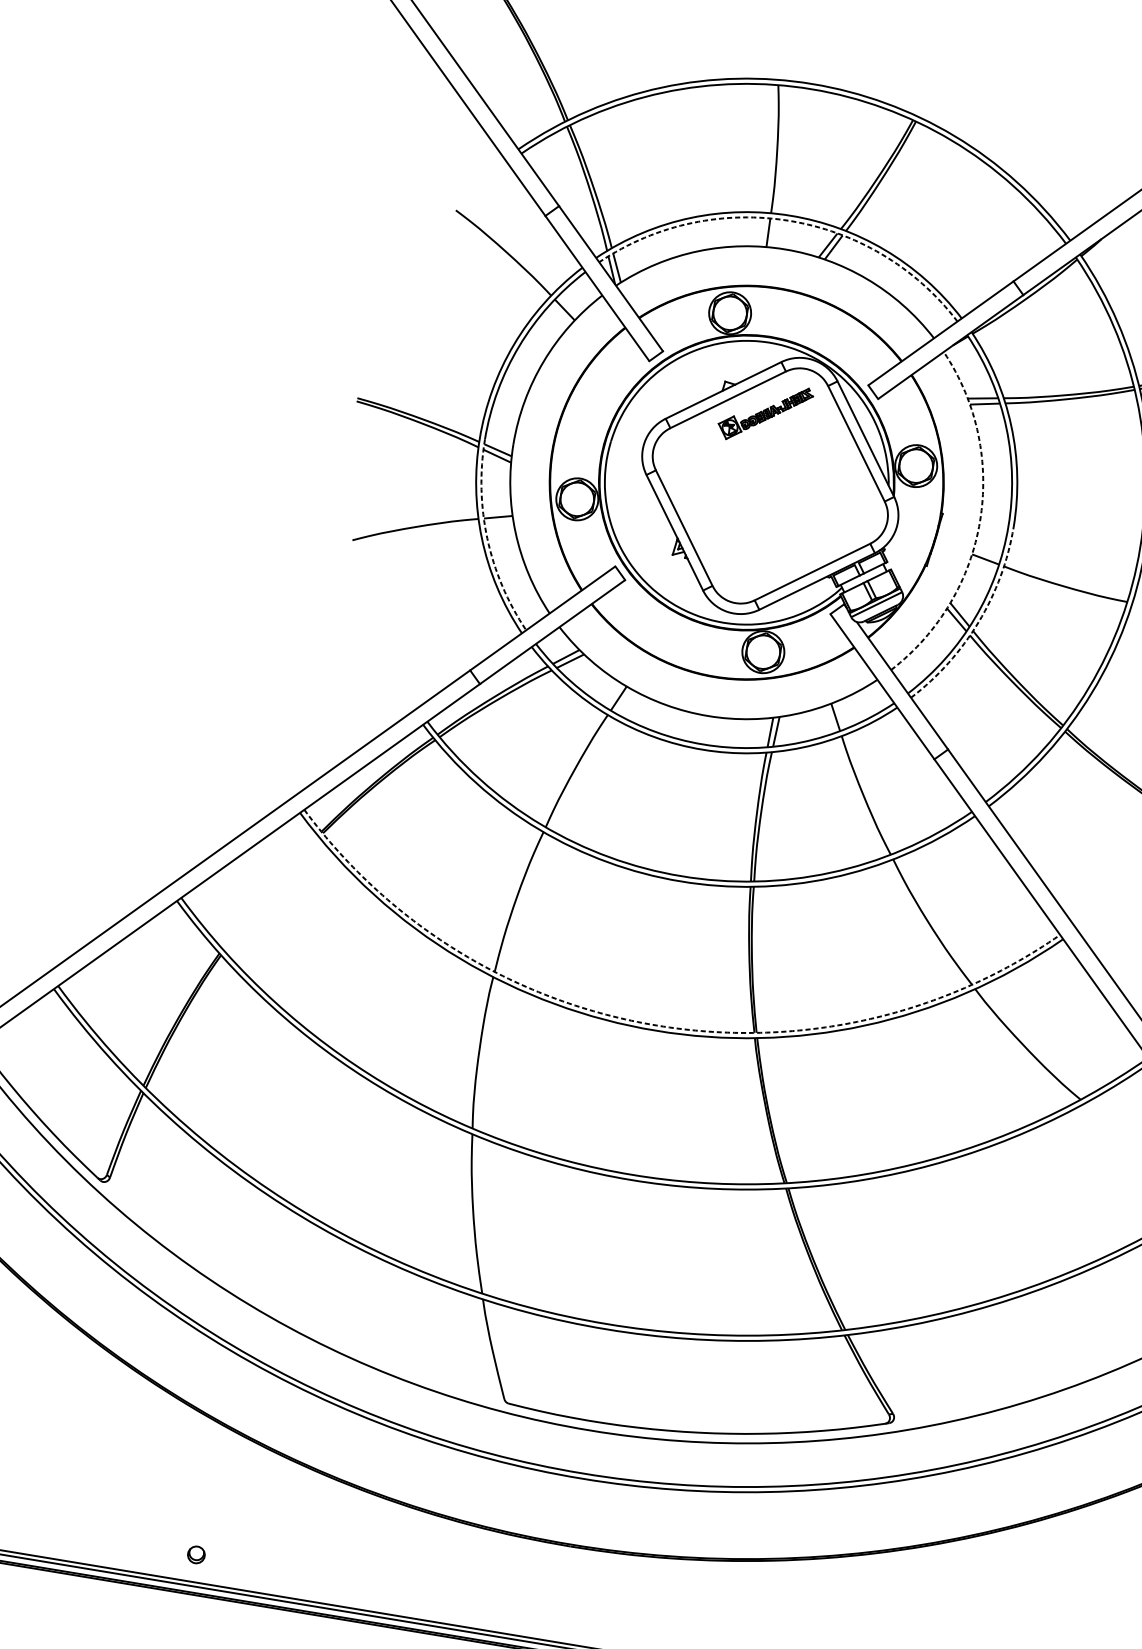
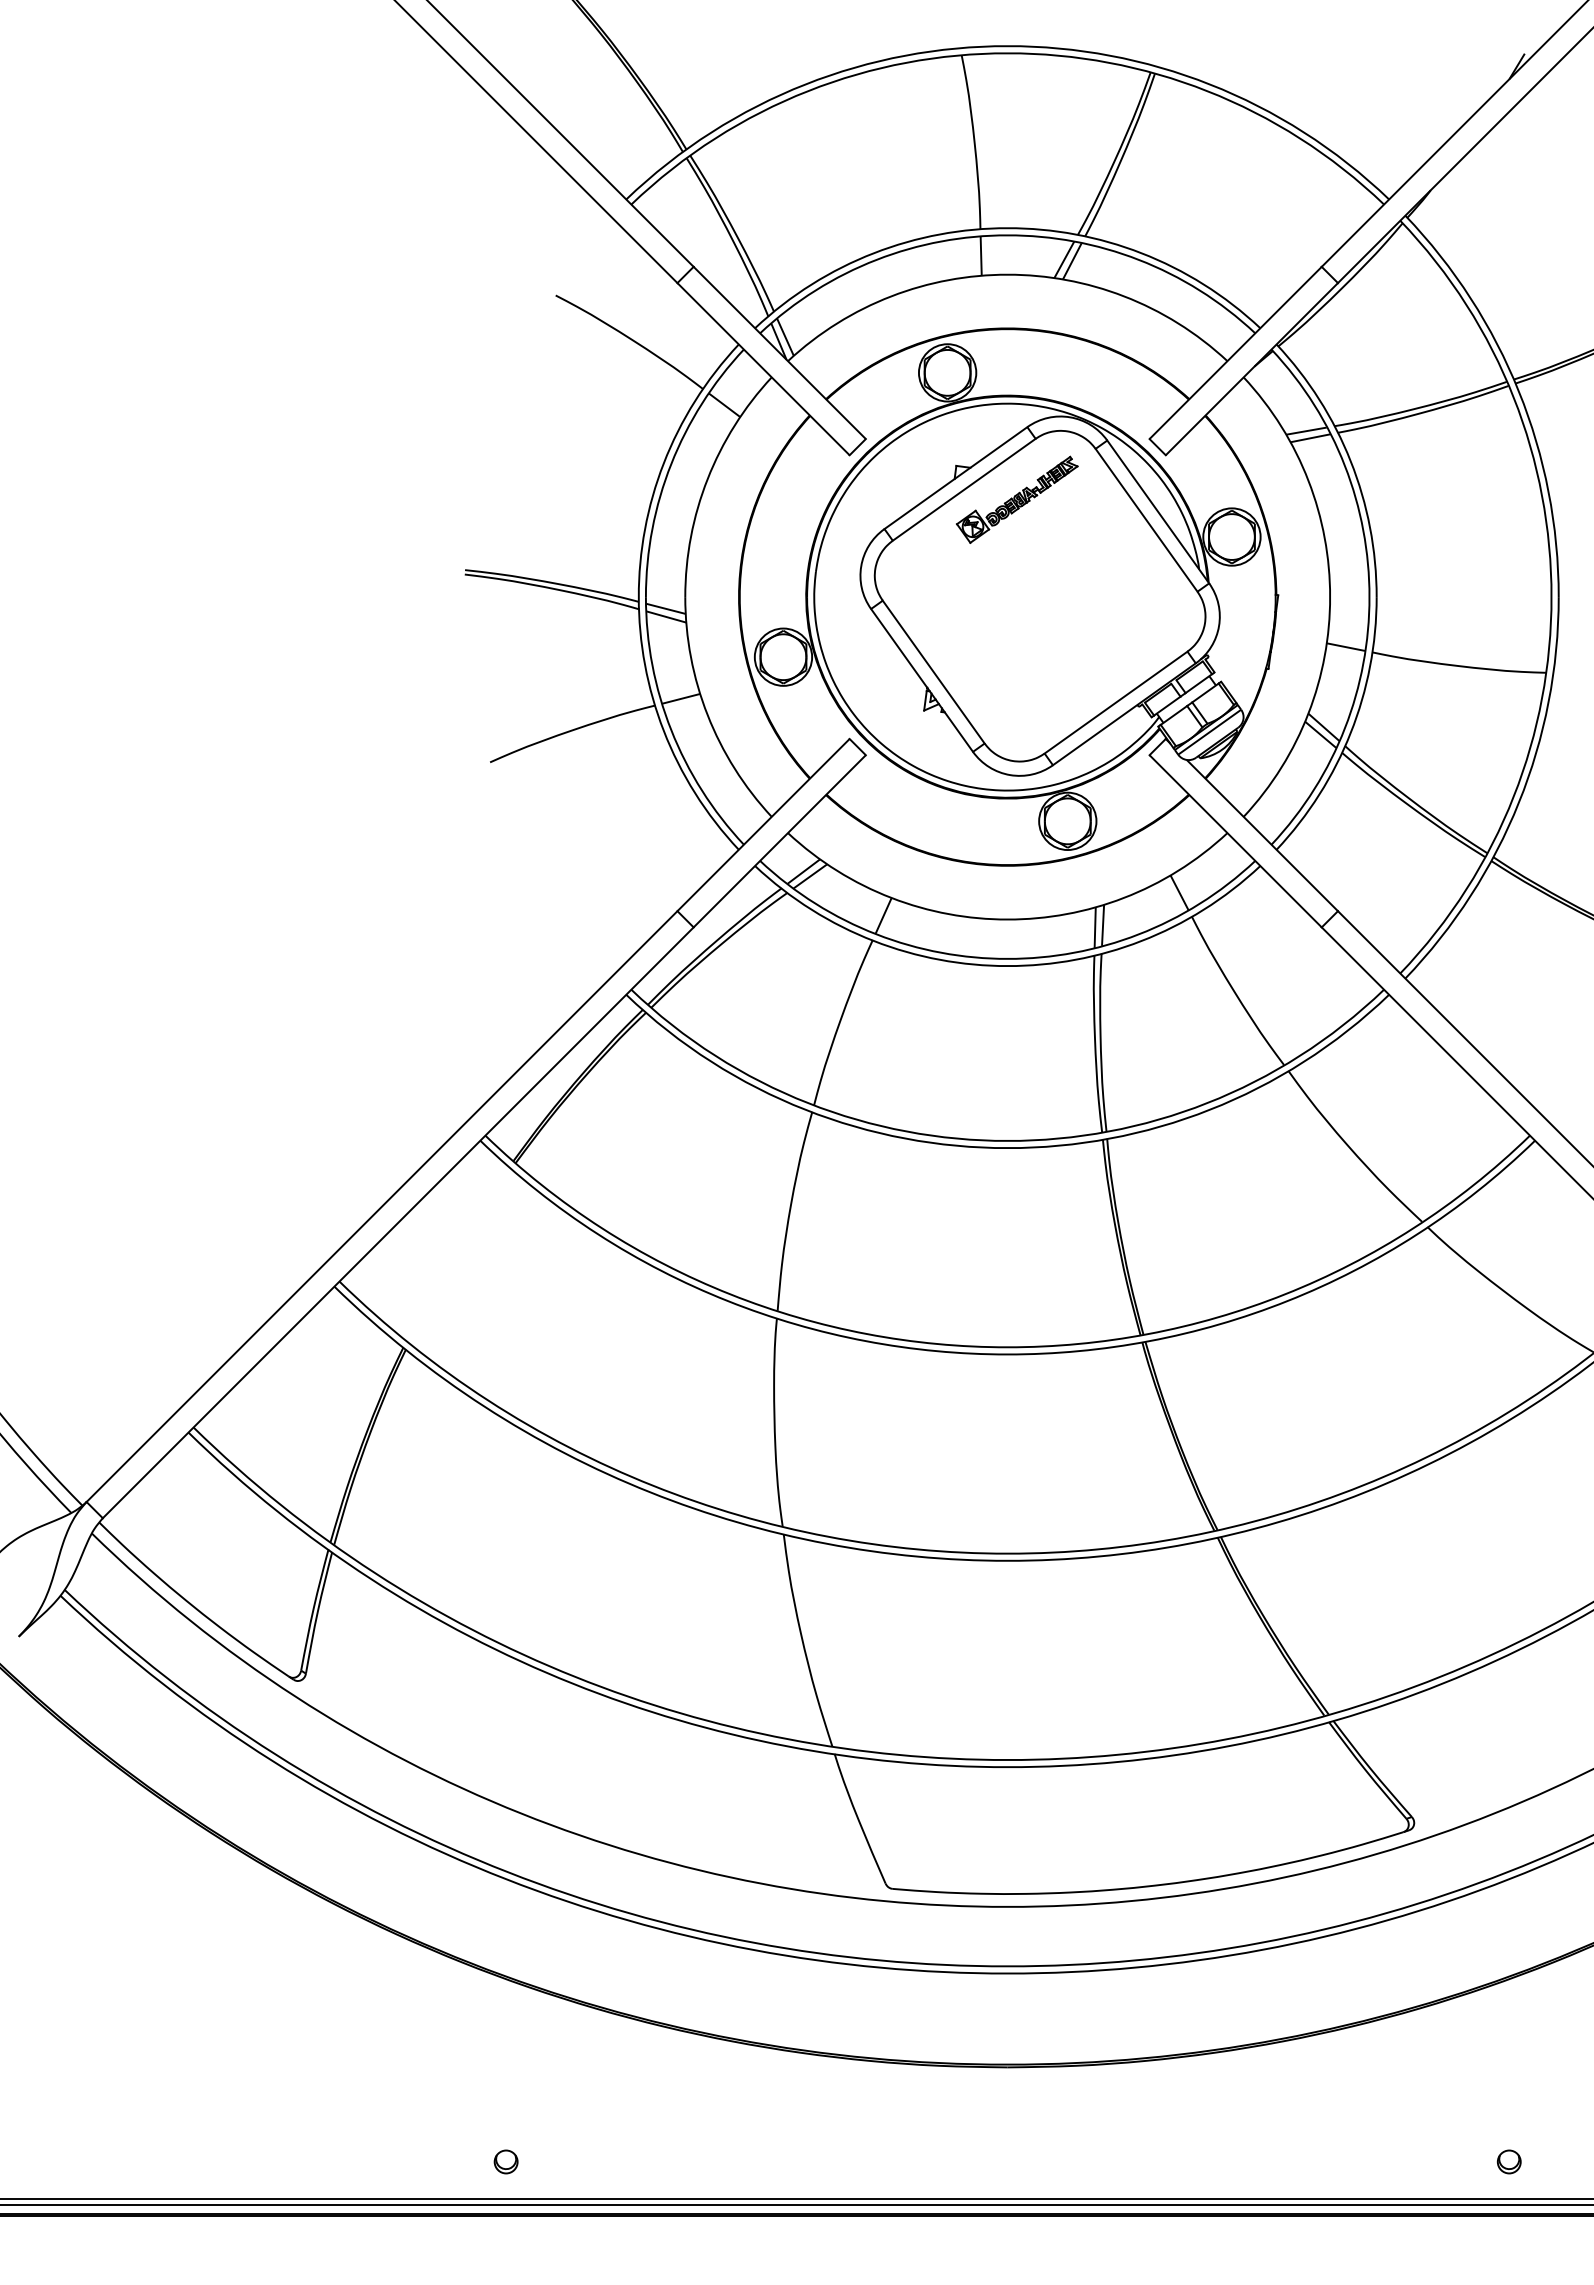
arc: (789, 221) -> (1007, 235), dashed -> solid
arc: (980, 521) -> (1330, 597), dashed -> solid
arc: (487, 538) -> (671, 730), dashed -> solid
arc: (978, 622) -> (1350, 733), dashed -> solid
arc: (656, 1025) -> (1007, 1347), dashed -> solid

